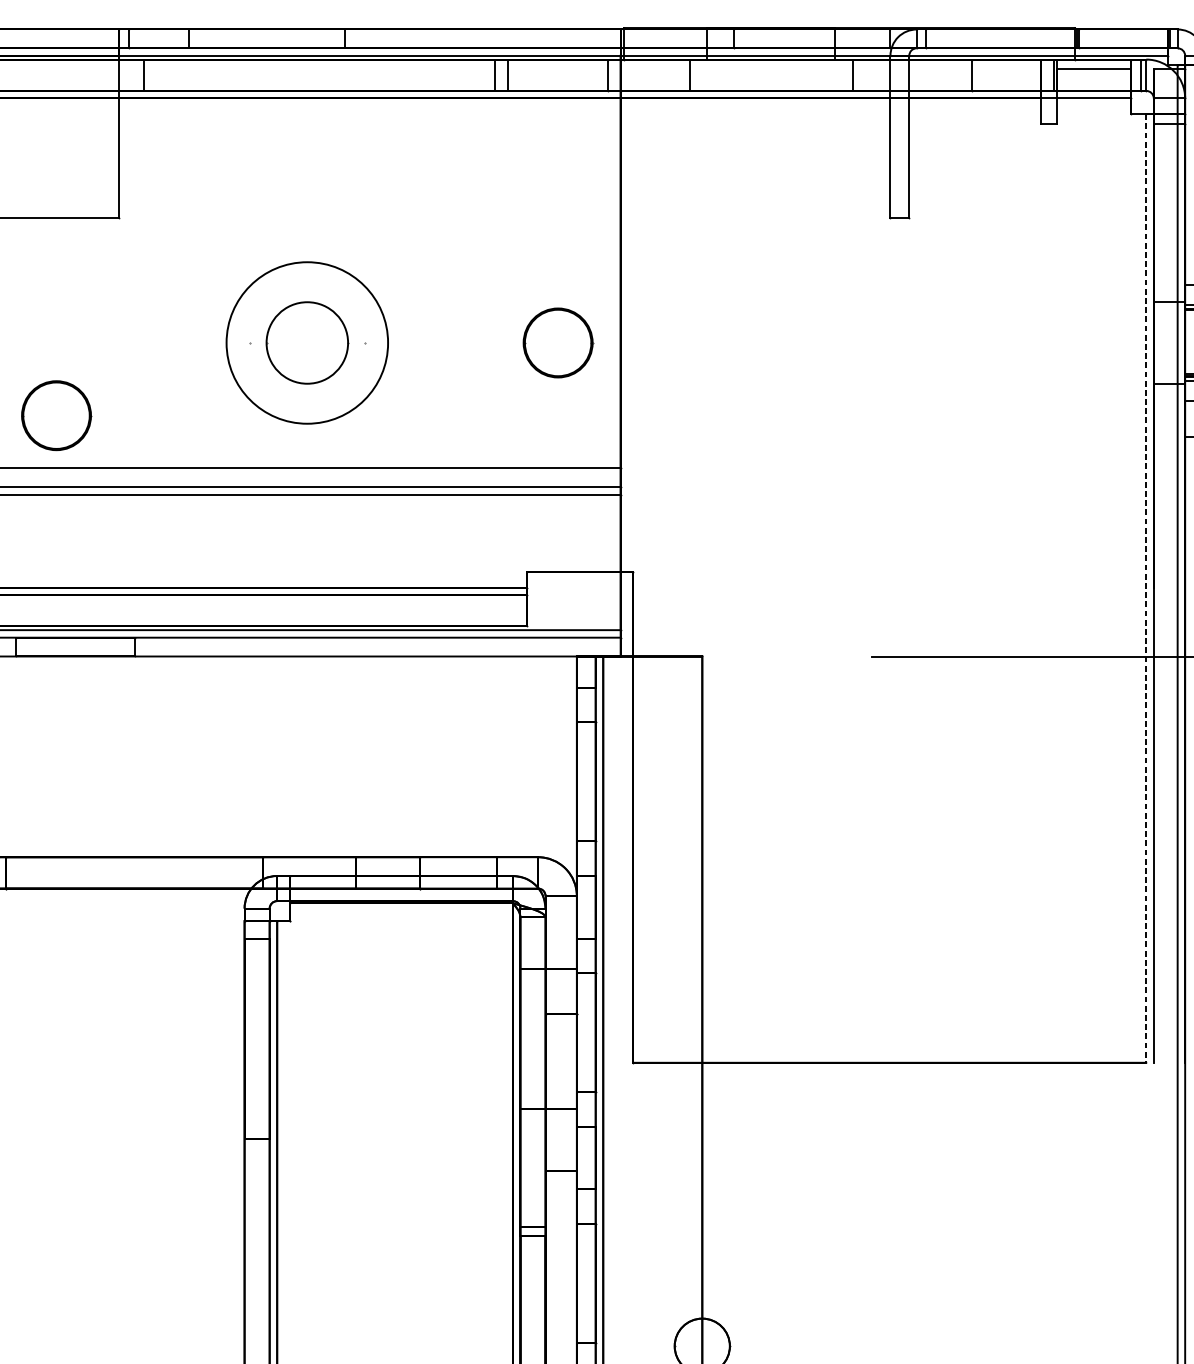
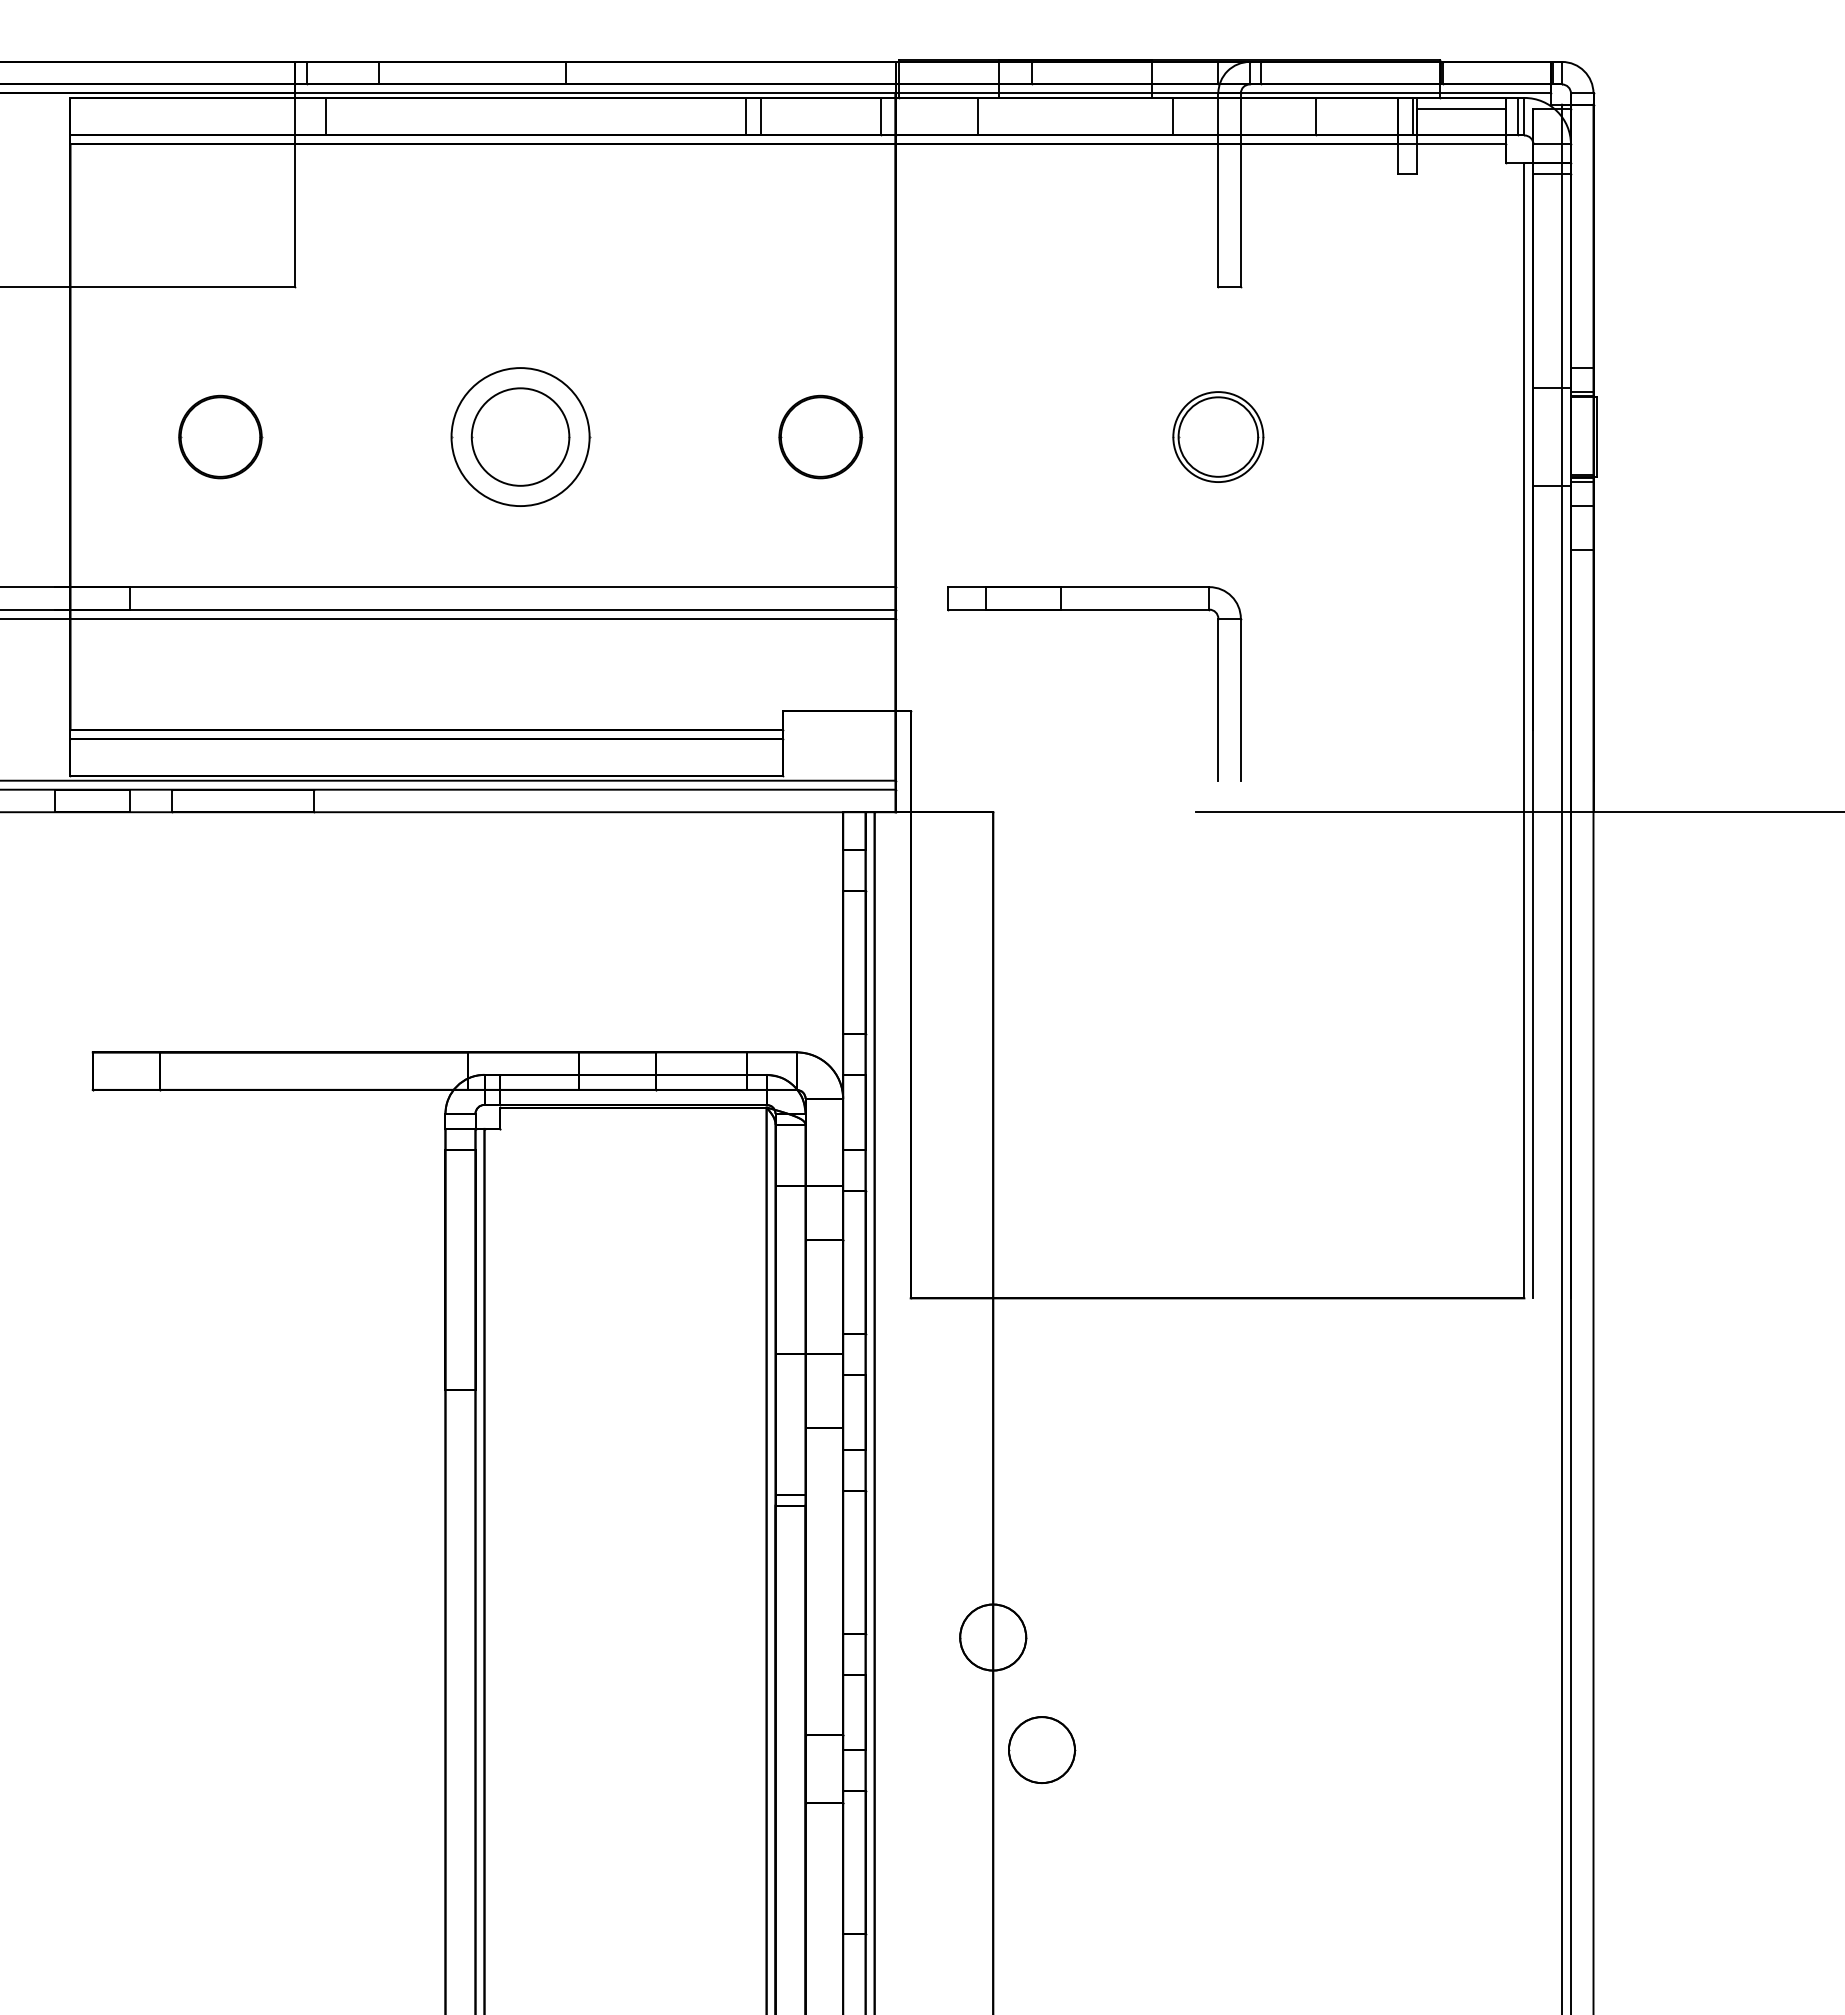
part: (890, 342) -> (1218, 436), added
circle: (307, 343) -> (520, 437), size x0.71
part: (56, 415) -> (220, 436), moved
part: (786, 487) -> (1094, 610), added
line: (1146, 588) -> (1524, 730), dashed -> solid

